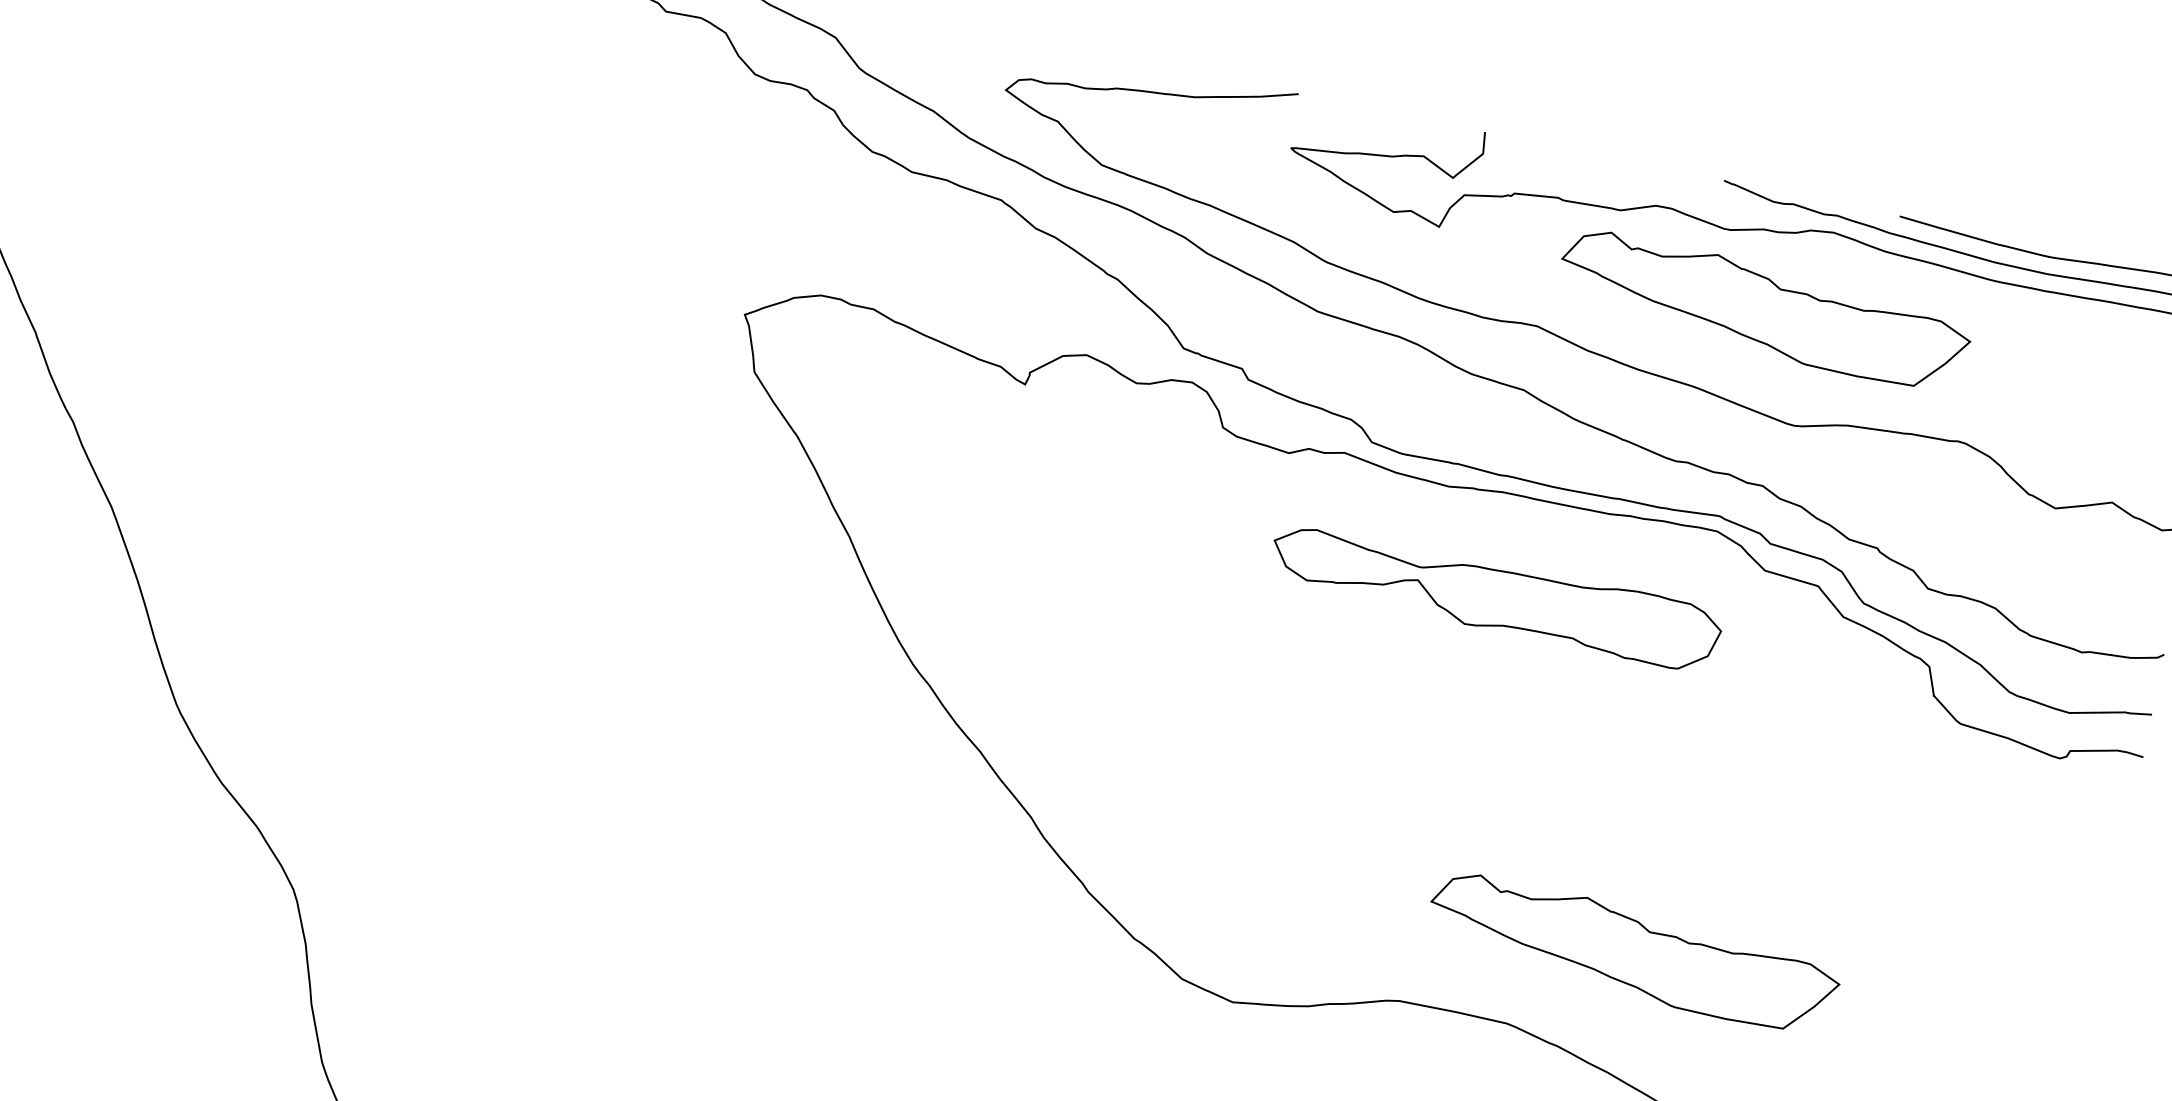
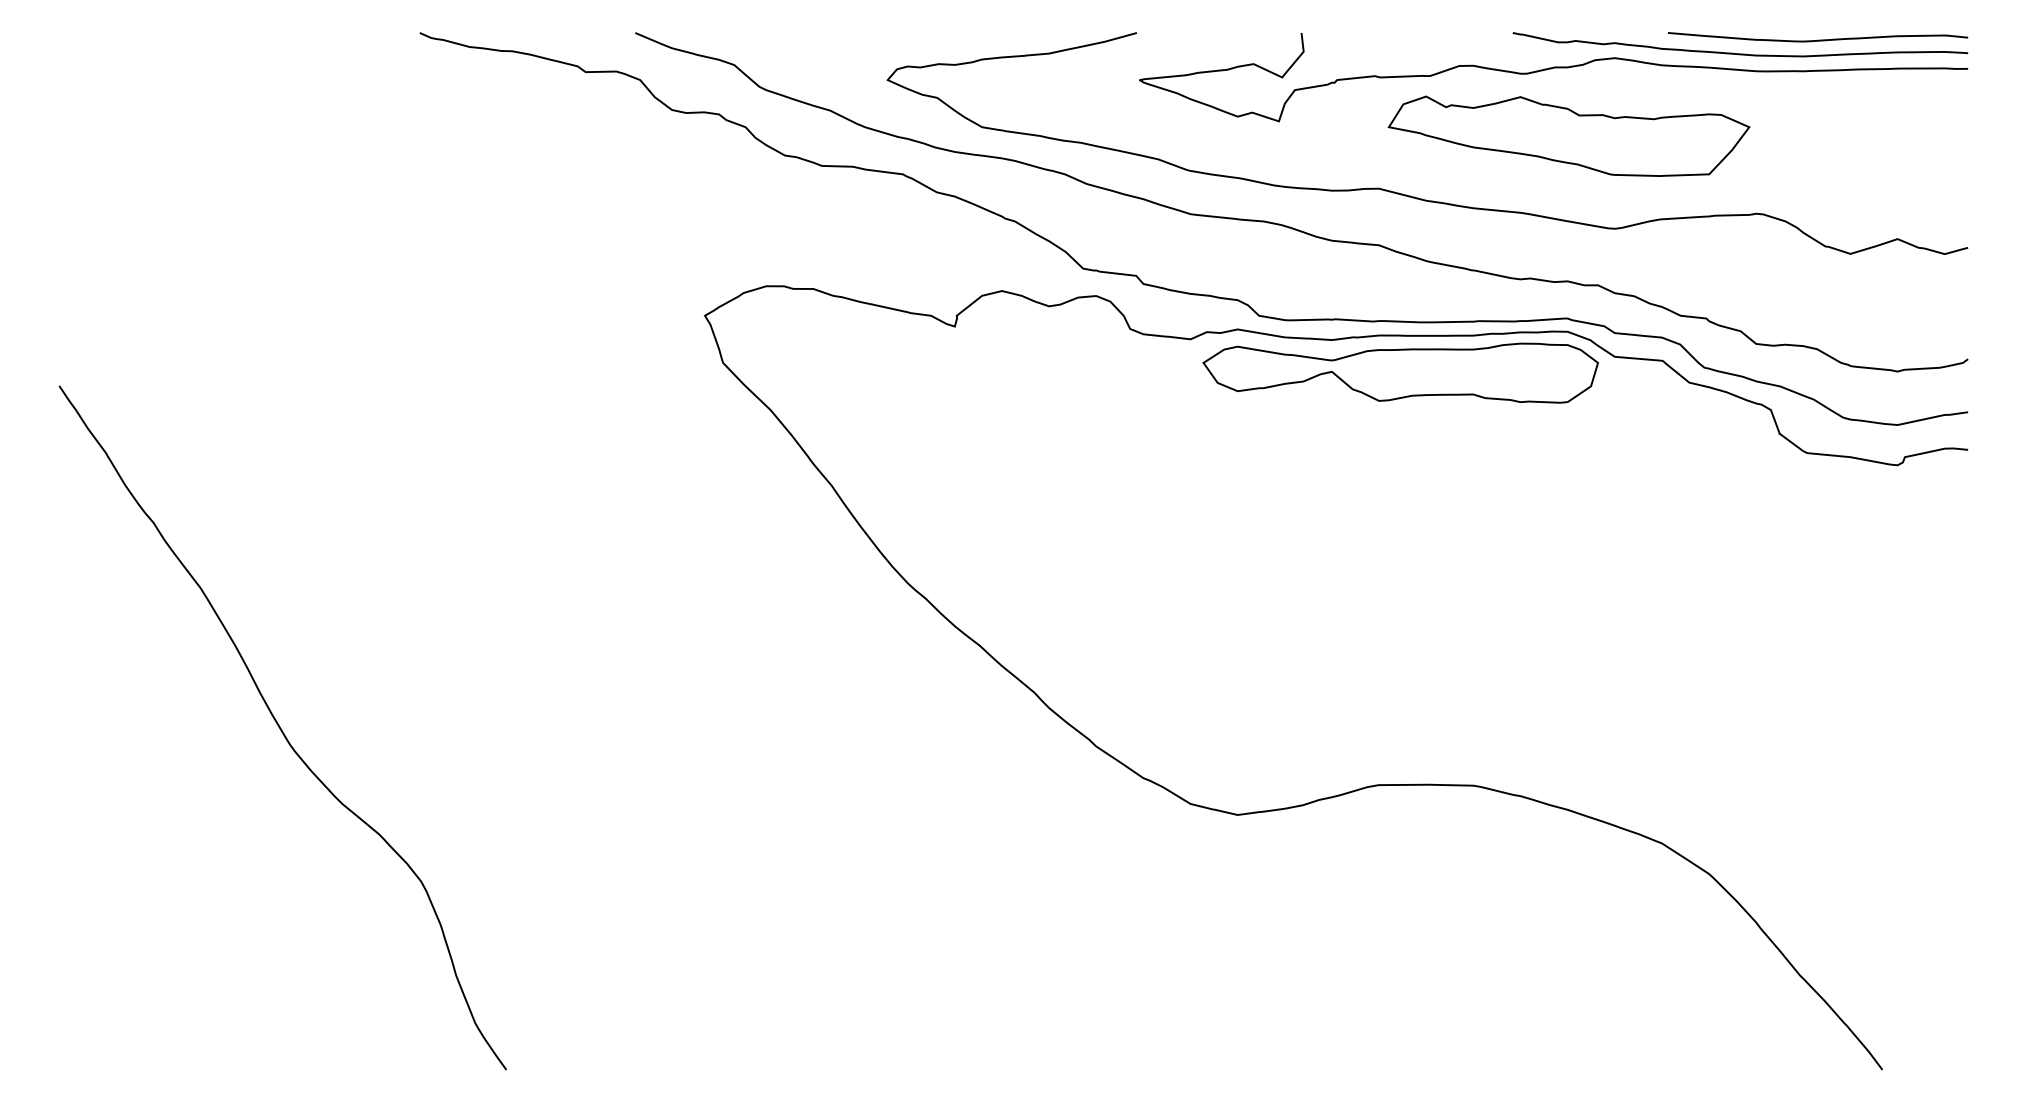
part: (1495, 596) -> (1400, 372), moved
part: (1632, 952) -> (1568, 703), removed

